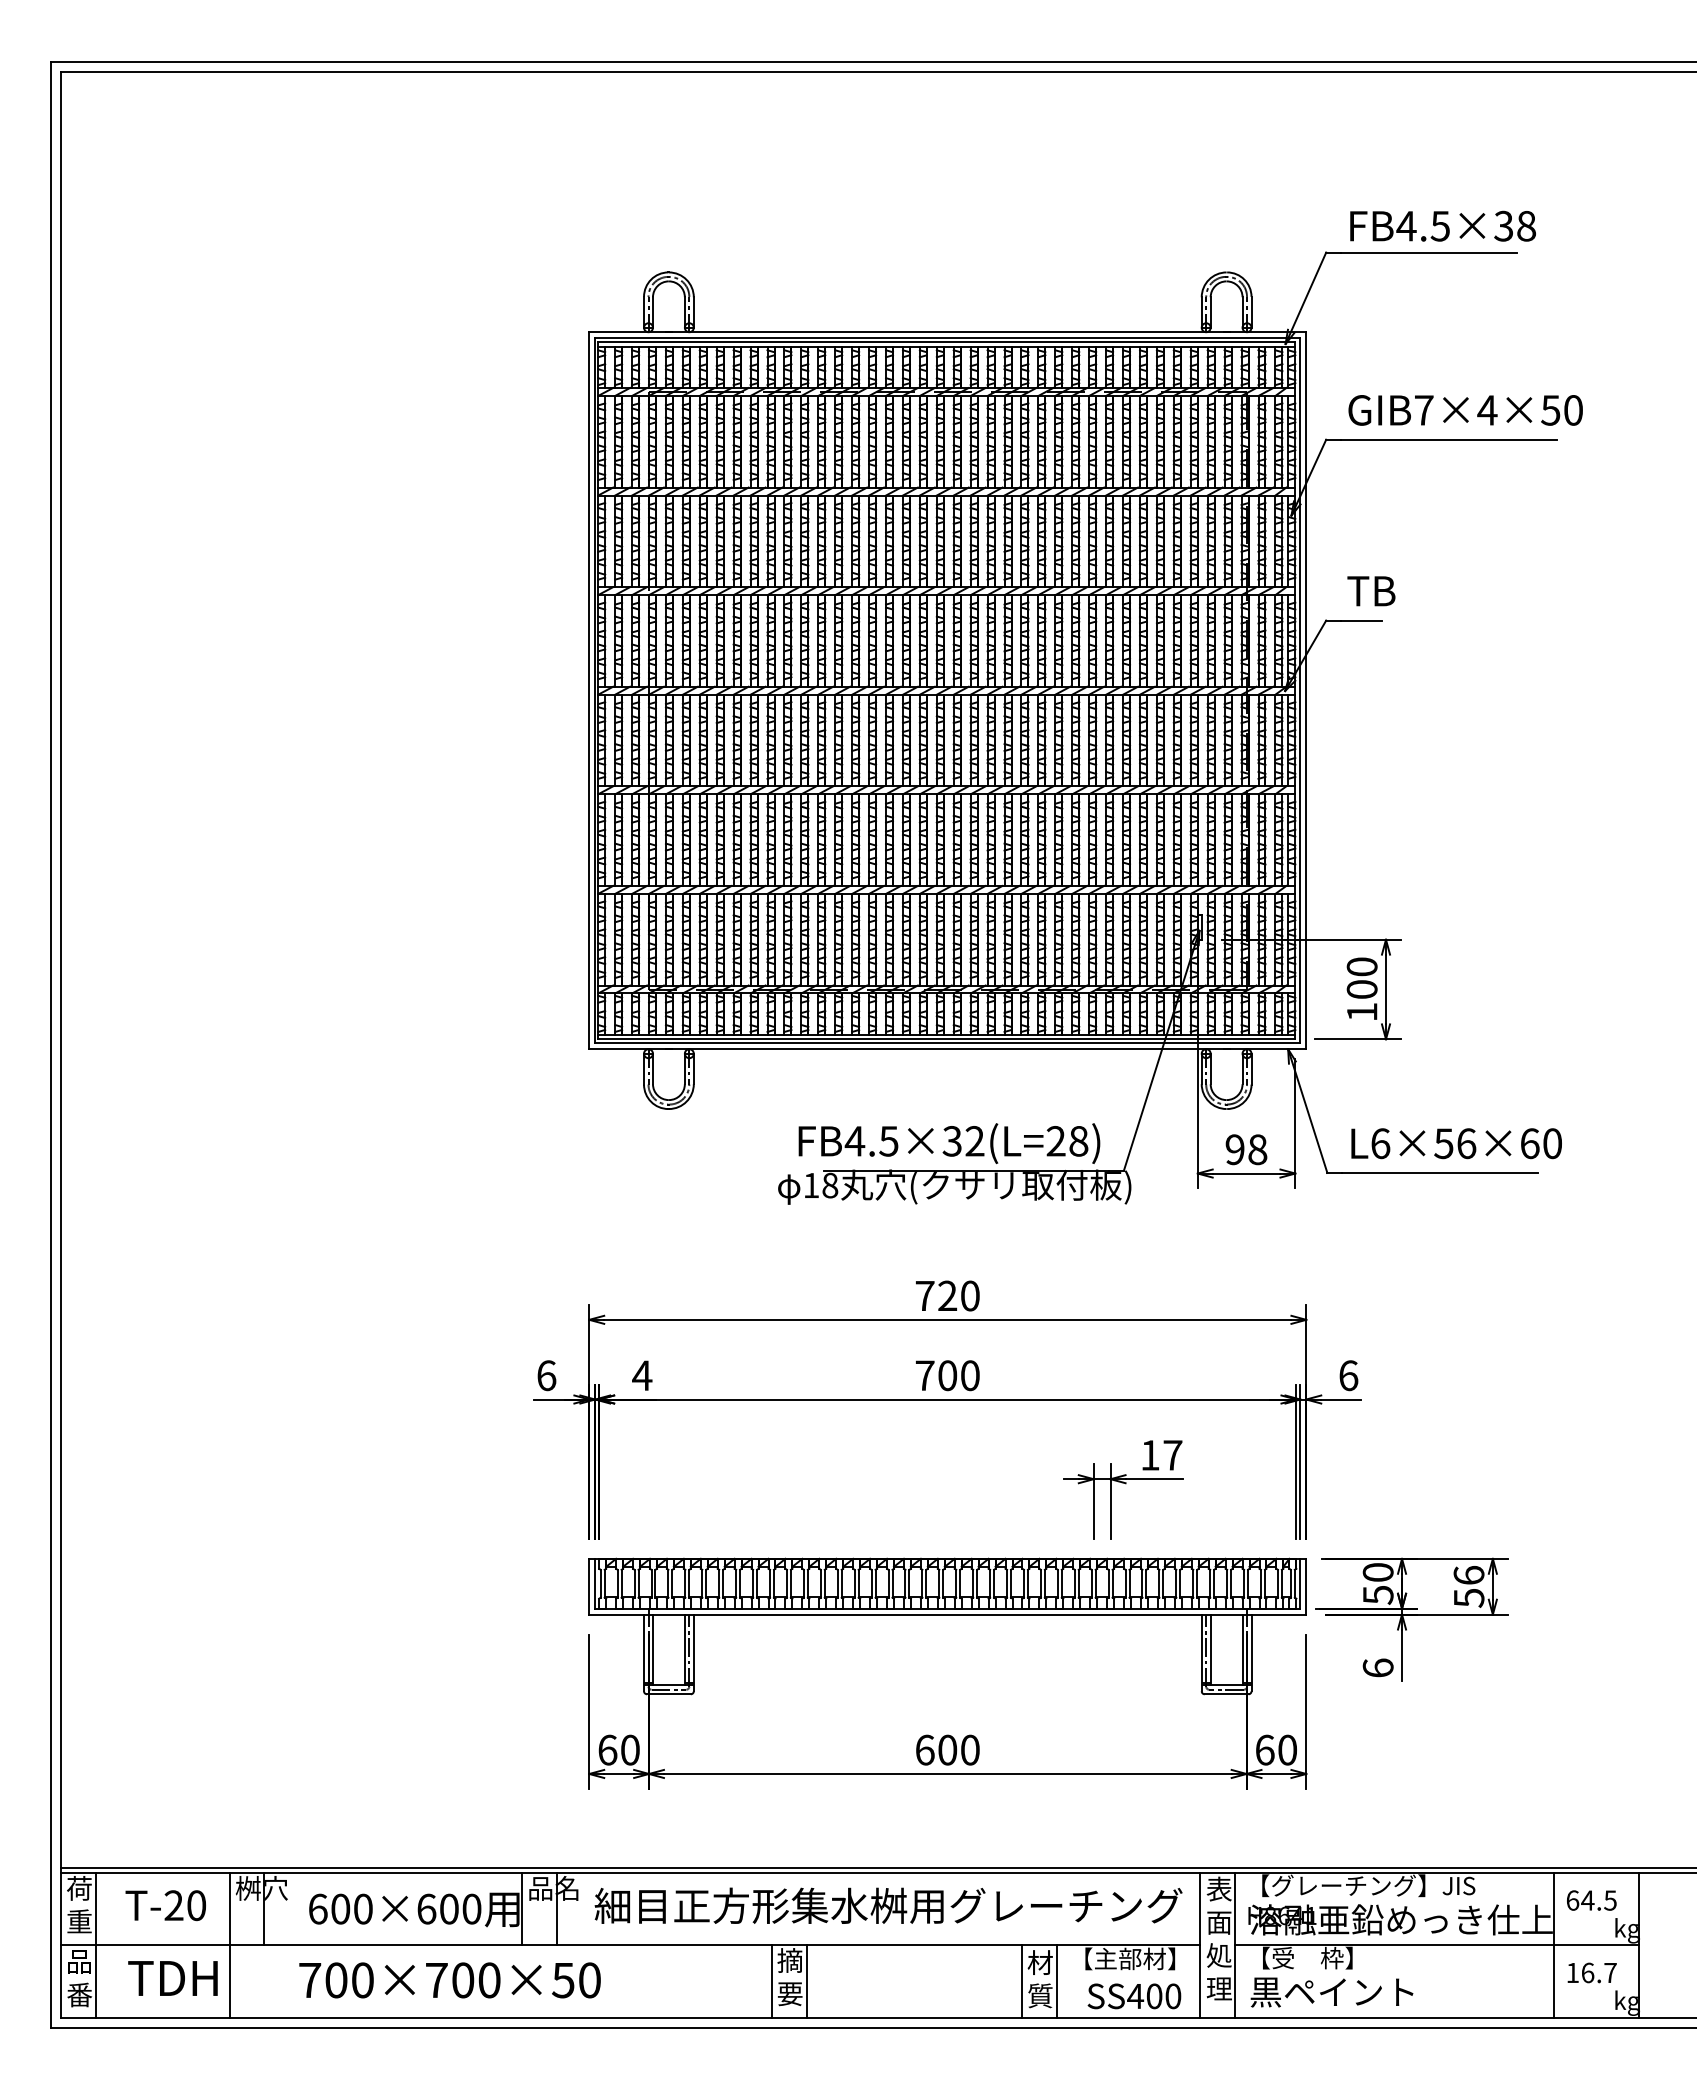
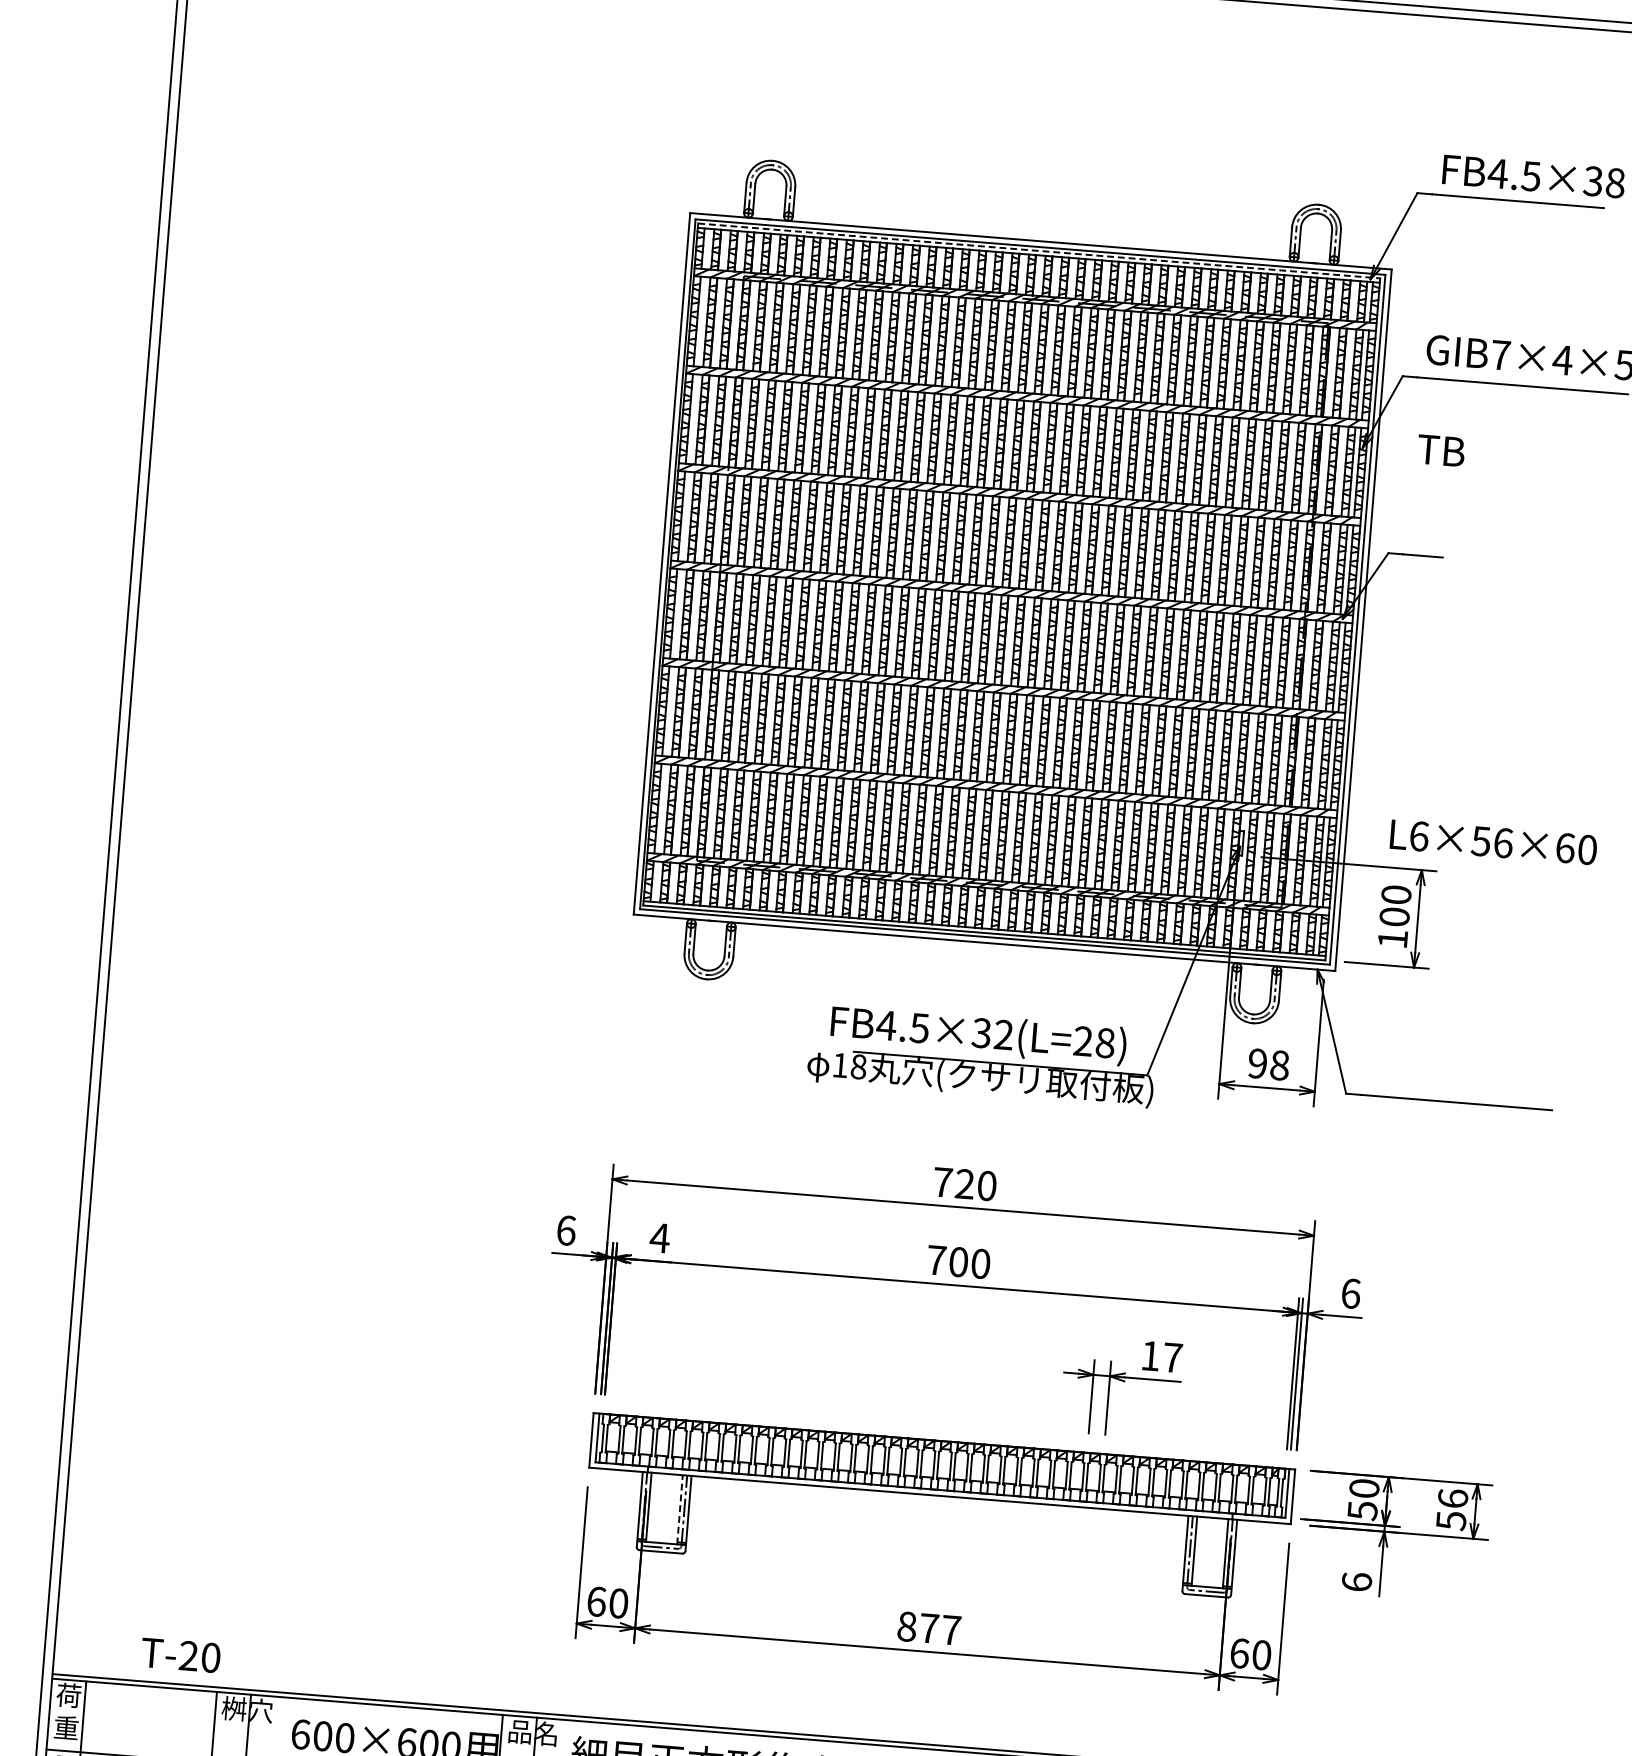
line: (946, 342) -> (1038, 251), solid -> dashed
text: (1371, 591) -> (1441, 451), moved
text: (1456, 1143) -> (1493, 842), moved
line: (684, 1649) -> (679, 1509), solid -> dashed
text: (947, 1749) -> (929, 1627), 600 -> 877
text: (165, 1905) -> (180, 1655), moved

